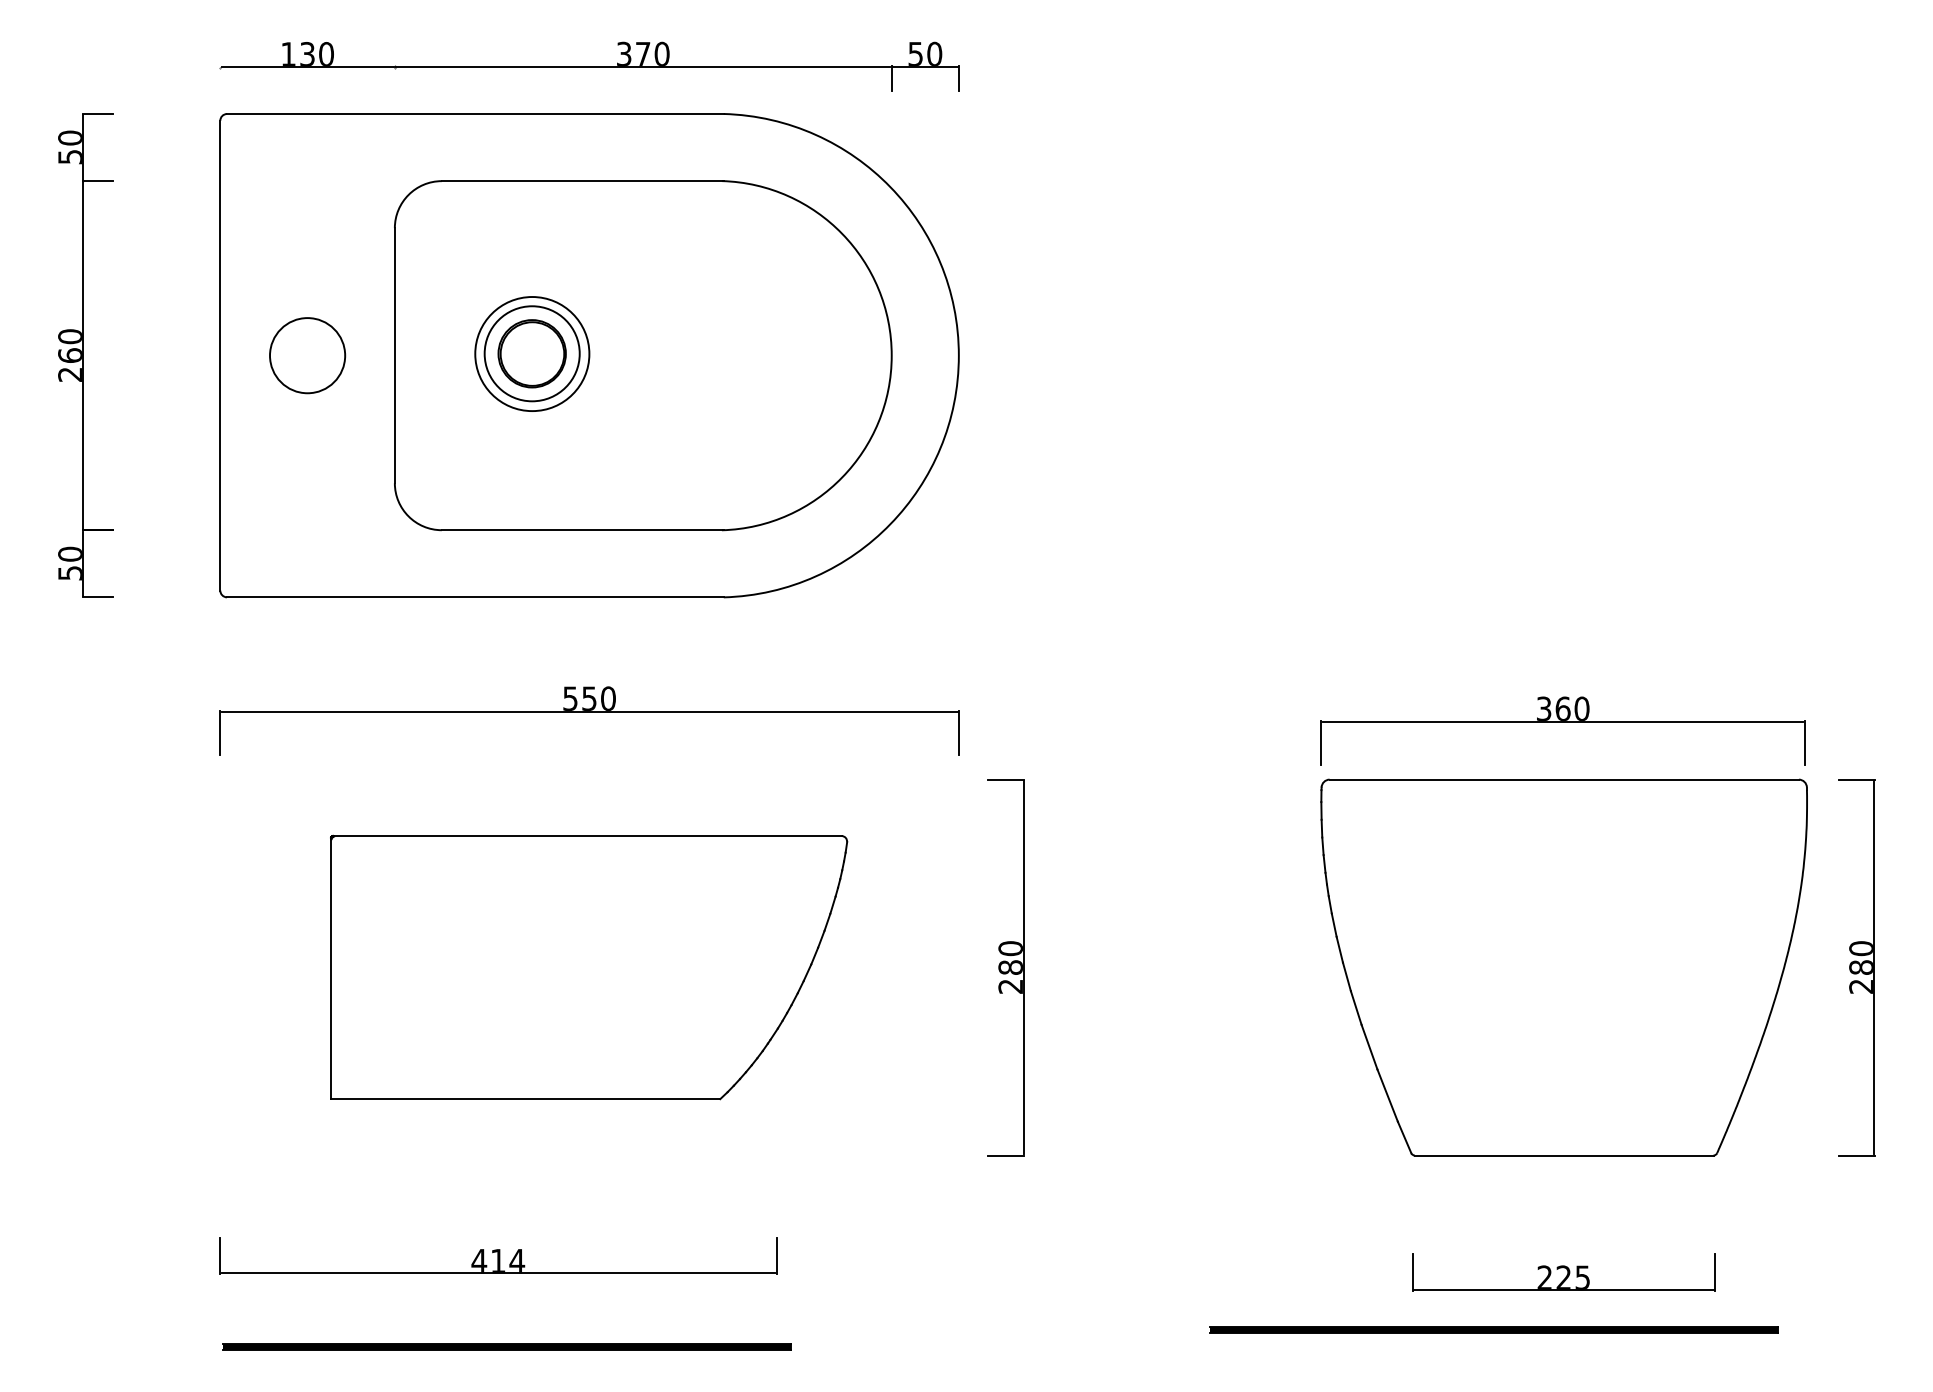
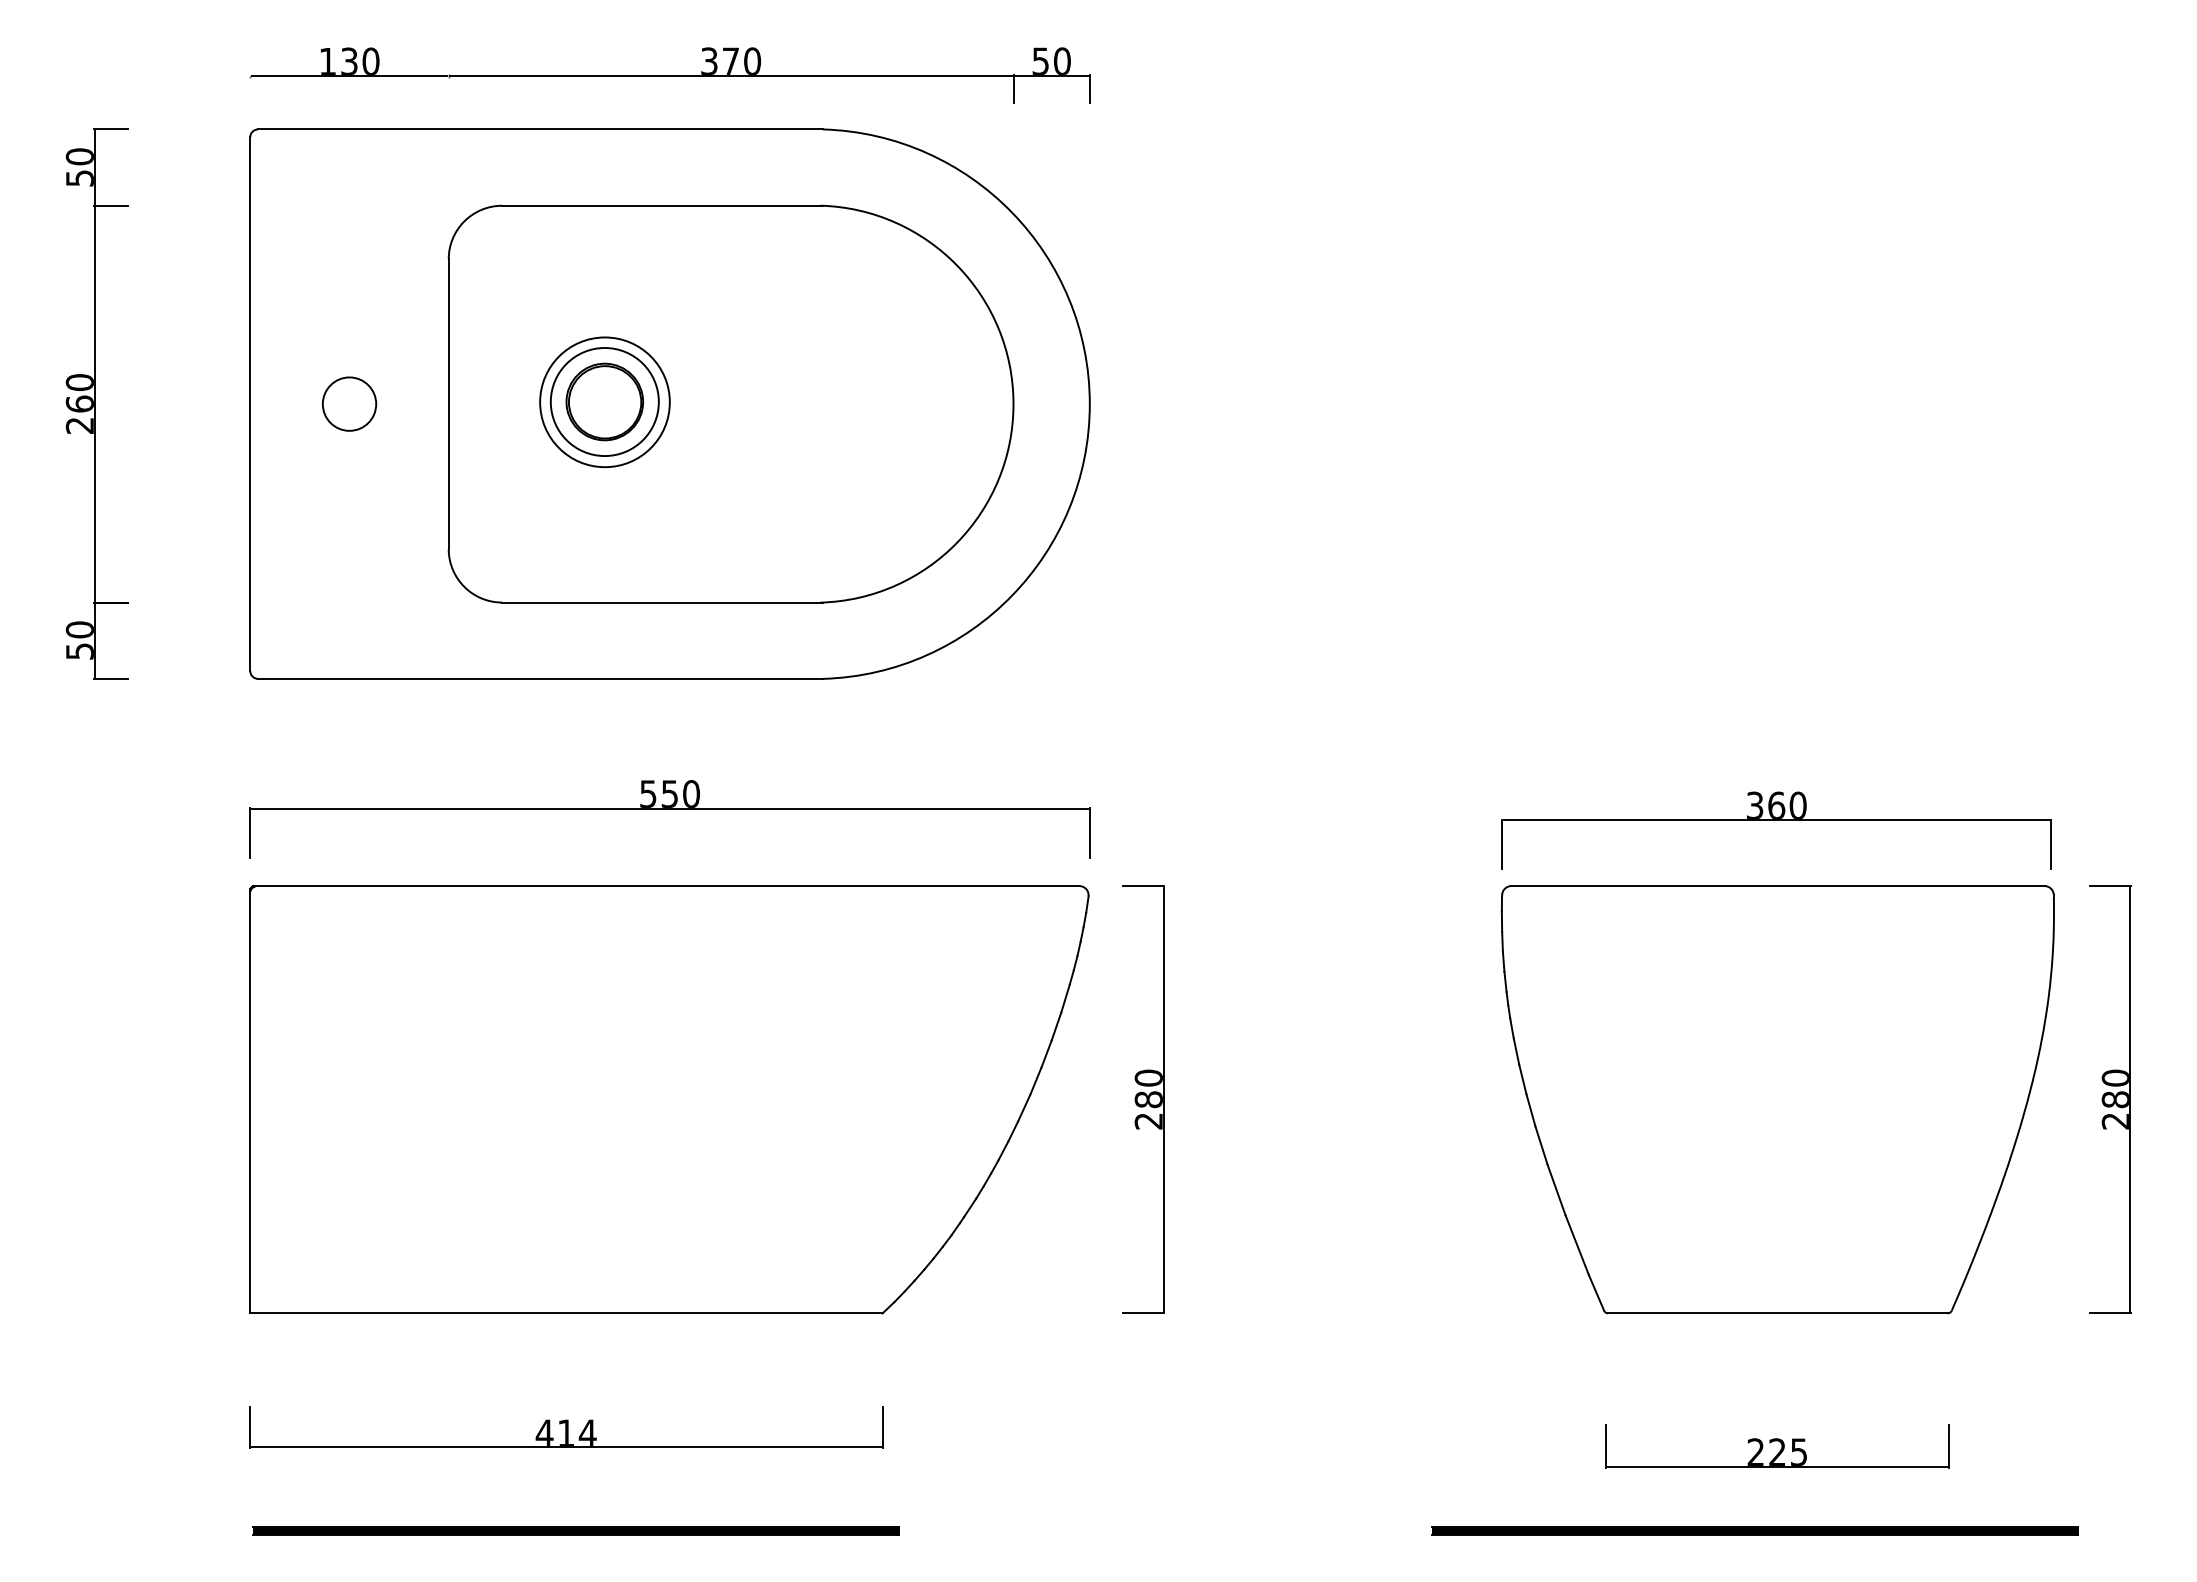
circle: (307, 355) -> (349, 403), size x0.62
part: (588, 967) -> (668, 1099), size x1.43
part: (1493, 1329) -> (1754, 1530), moved

